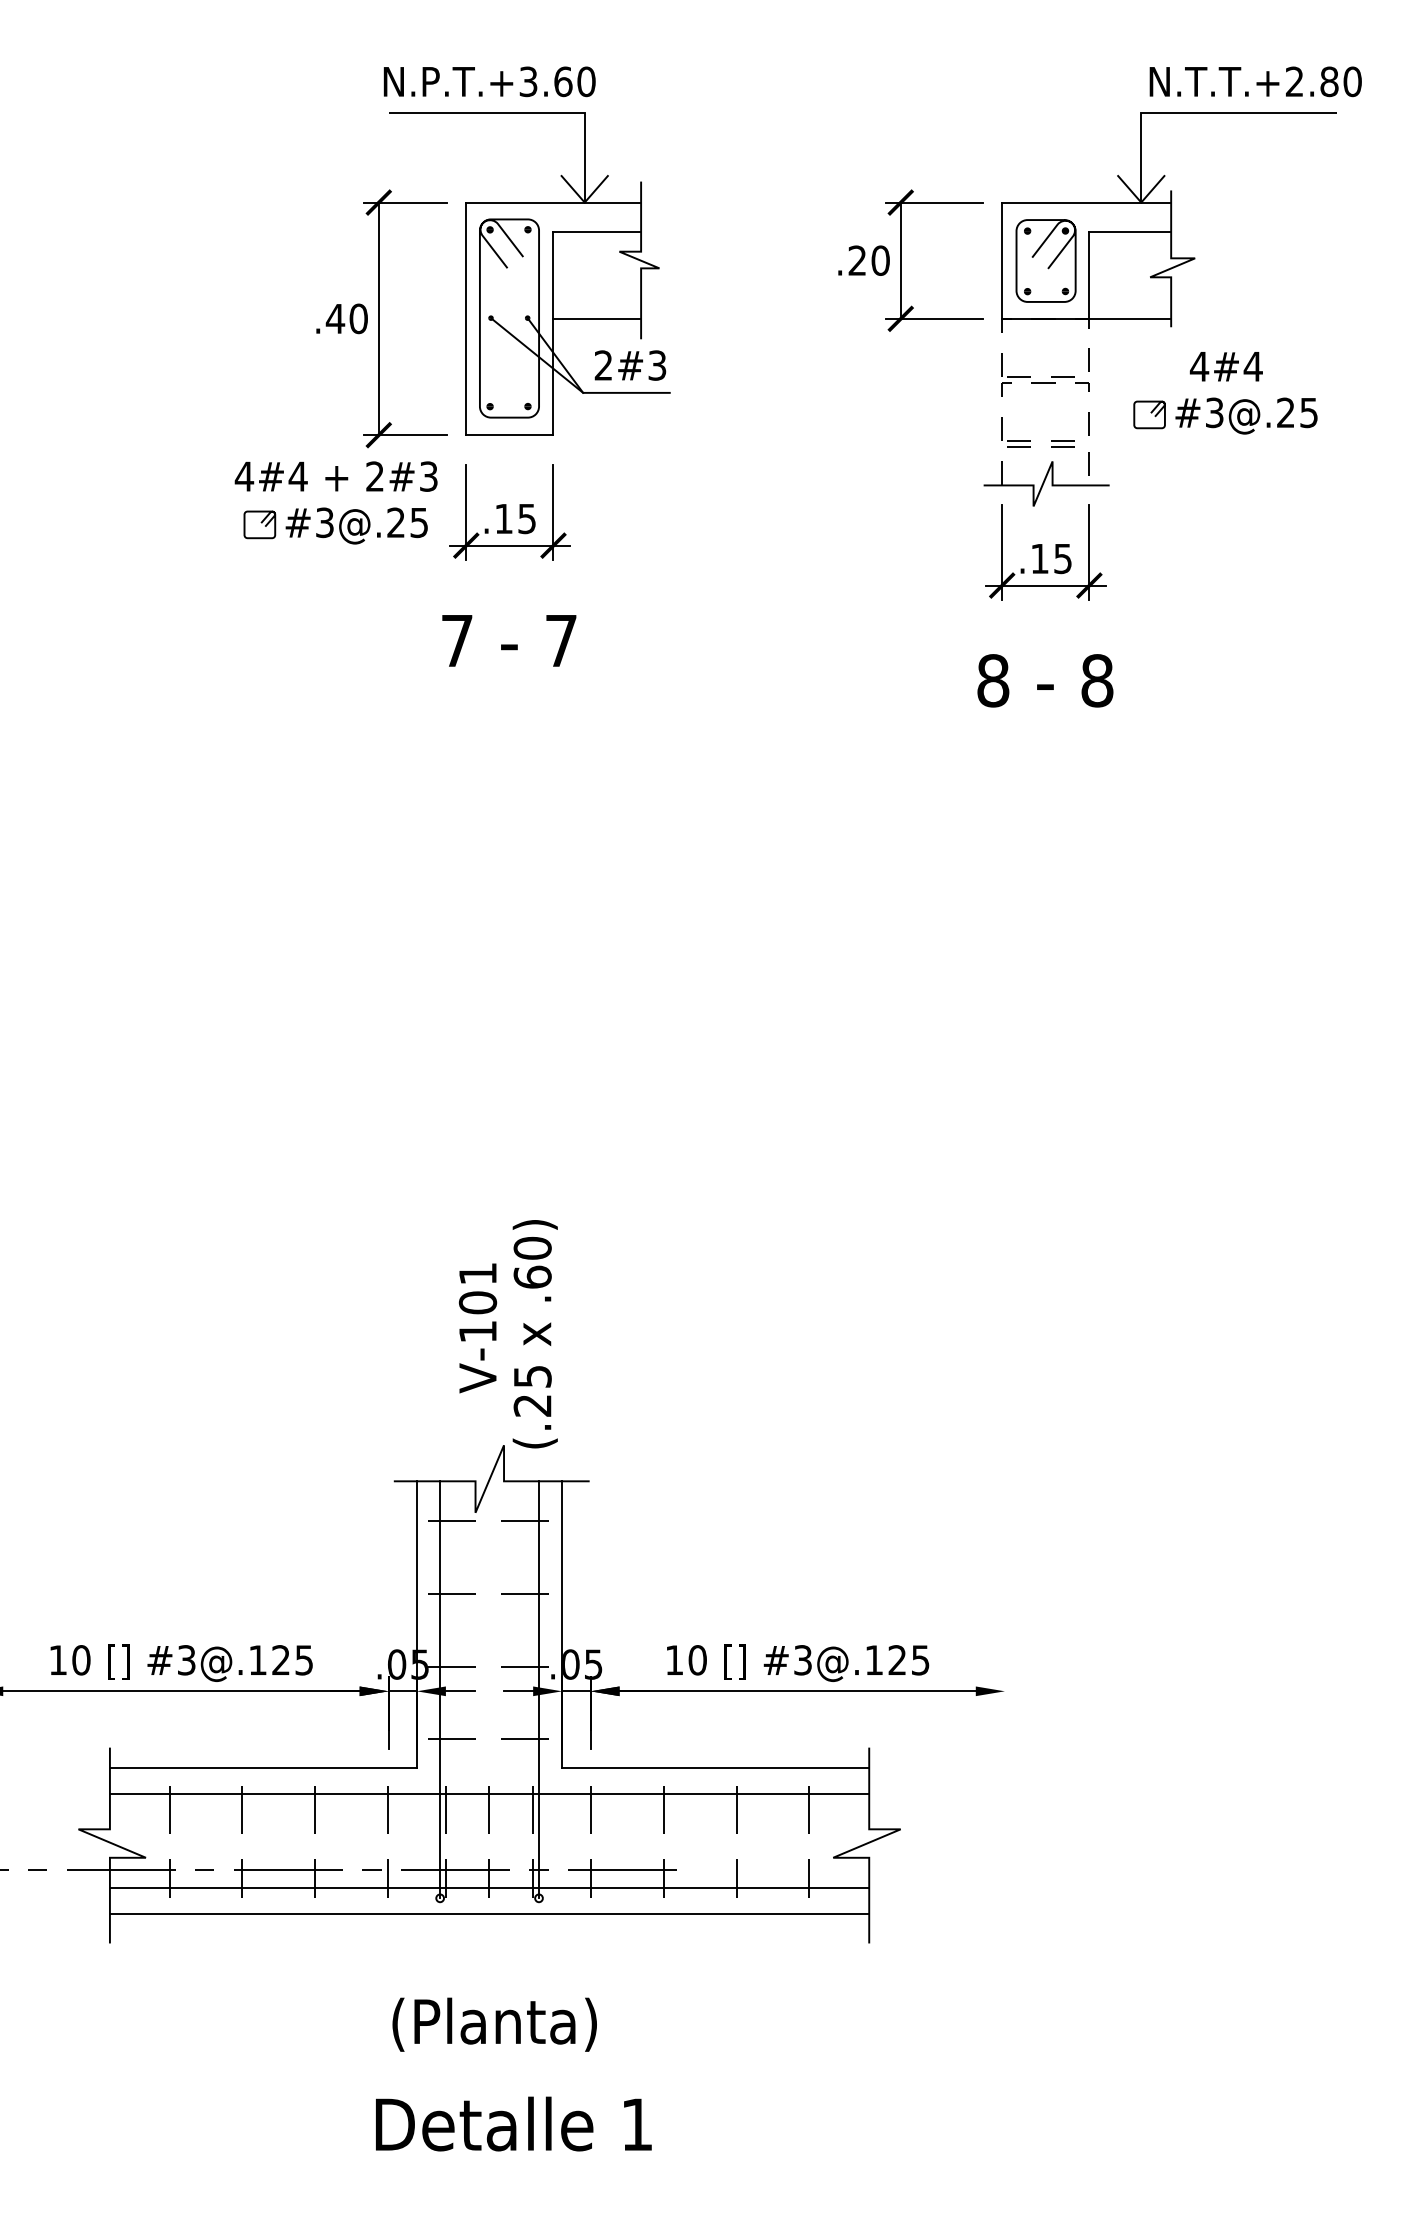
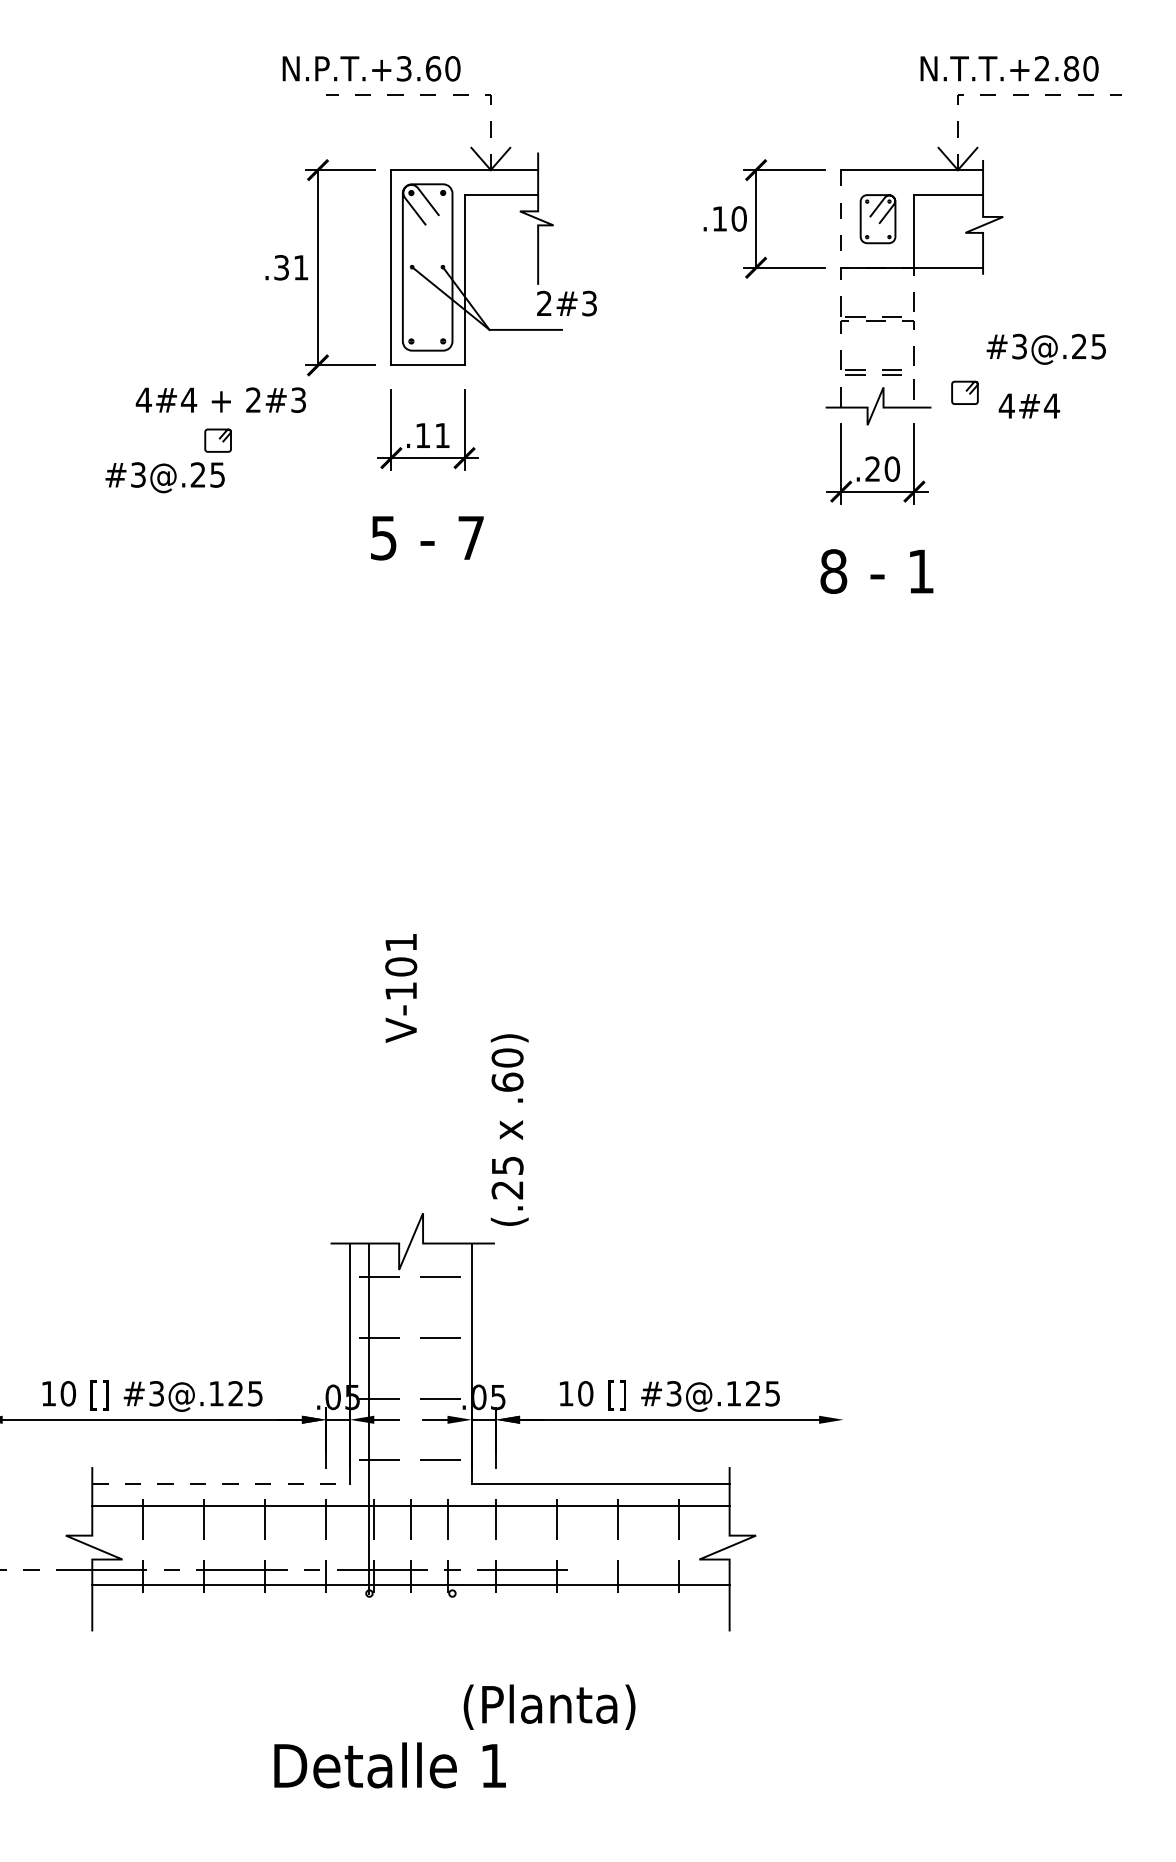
text: (489, 81) -> (371, 68), moved
text: (1255, 81) -> (1009, 68), moved
line: (532, 112) -> (446, 94), solid -> dashed
line: (1193, 112) -> (1001, 94), solid -> dashed
text: (856, 260) -> (718, 218), .20 -> .10
part: (1045, 260) -> (877, 218), size x0.7
line: (1002, 261) -> (841, 219), solid -> dashed
text: (346, 318) -> (290, 267), .40 -> .31
line: (597, 318) -> (501, 267), removed
text: (630, 365) -> (567, 303), moved
text: (1225, 366) -> (1028, 405), moved
curve: (1150, 412) -> (965, 390), moved
text: (335, 476) -> (220, 400), moved
text: (526, 519) -> (441, 436), .15 -> .11
text: (356, 525) -> (164, 477), moved
text: (1051, 558) -> (882, 468), .15 -> .20
text: (457, 641) -> (384, 538), 7 -> 5
text: (1097, 680) -> (921, 571), 8 -> 1
text: (478, 1328) -> (401, 988), moved
text: (534, 1334) -> (509, 1130), moved
line: (539, 1689) -> (452, 1418), removed
line: (263, 1768) -> (221, 1484), solid -> dashed
line: (489, 1913) -> (410, 1606), removed
text: (494, 2024) -> (549, 1707), moved
text: (513, 2123) -> (389, 1764), moved

